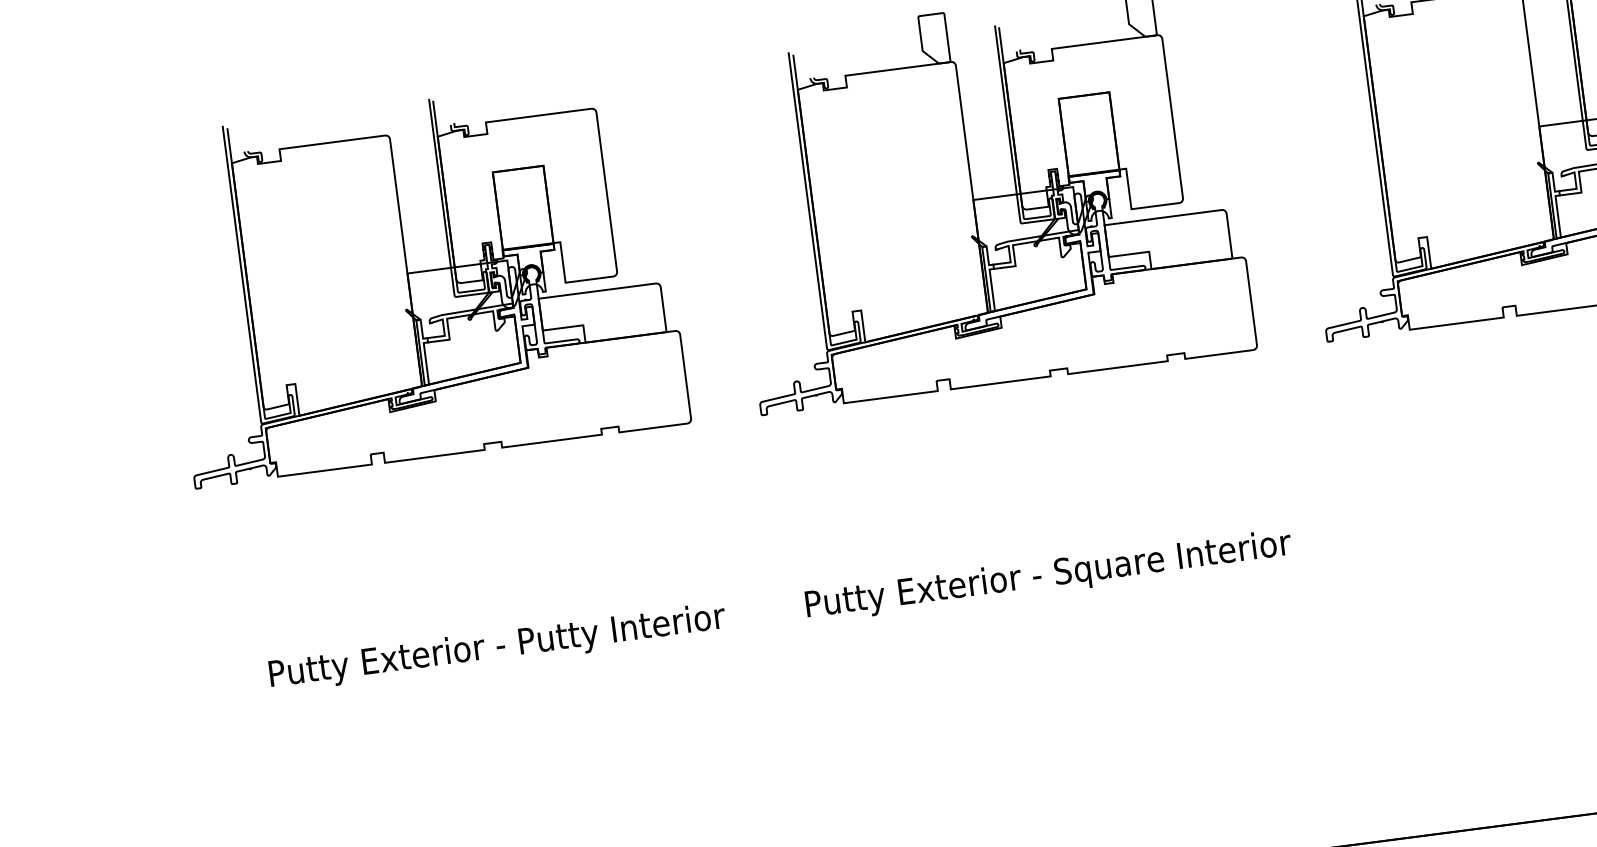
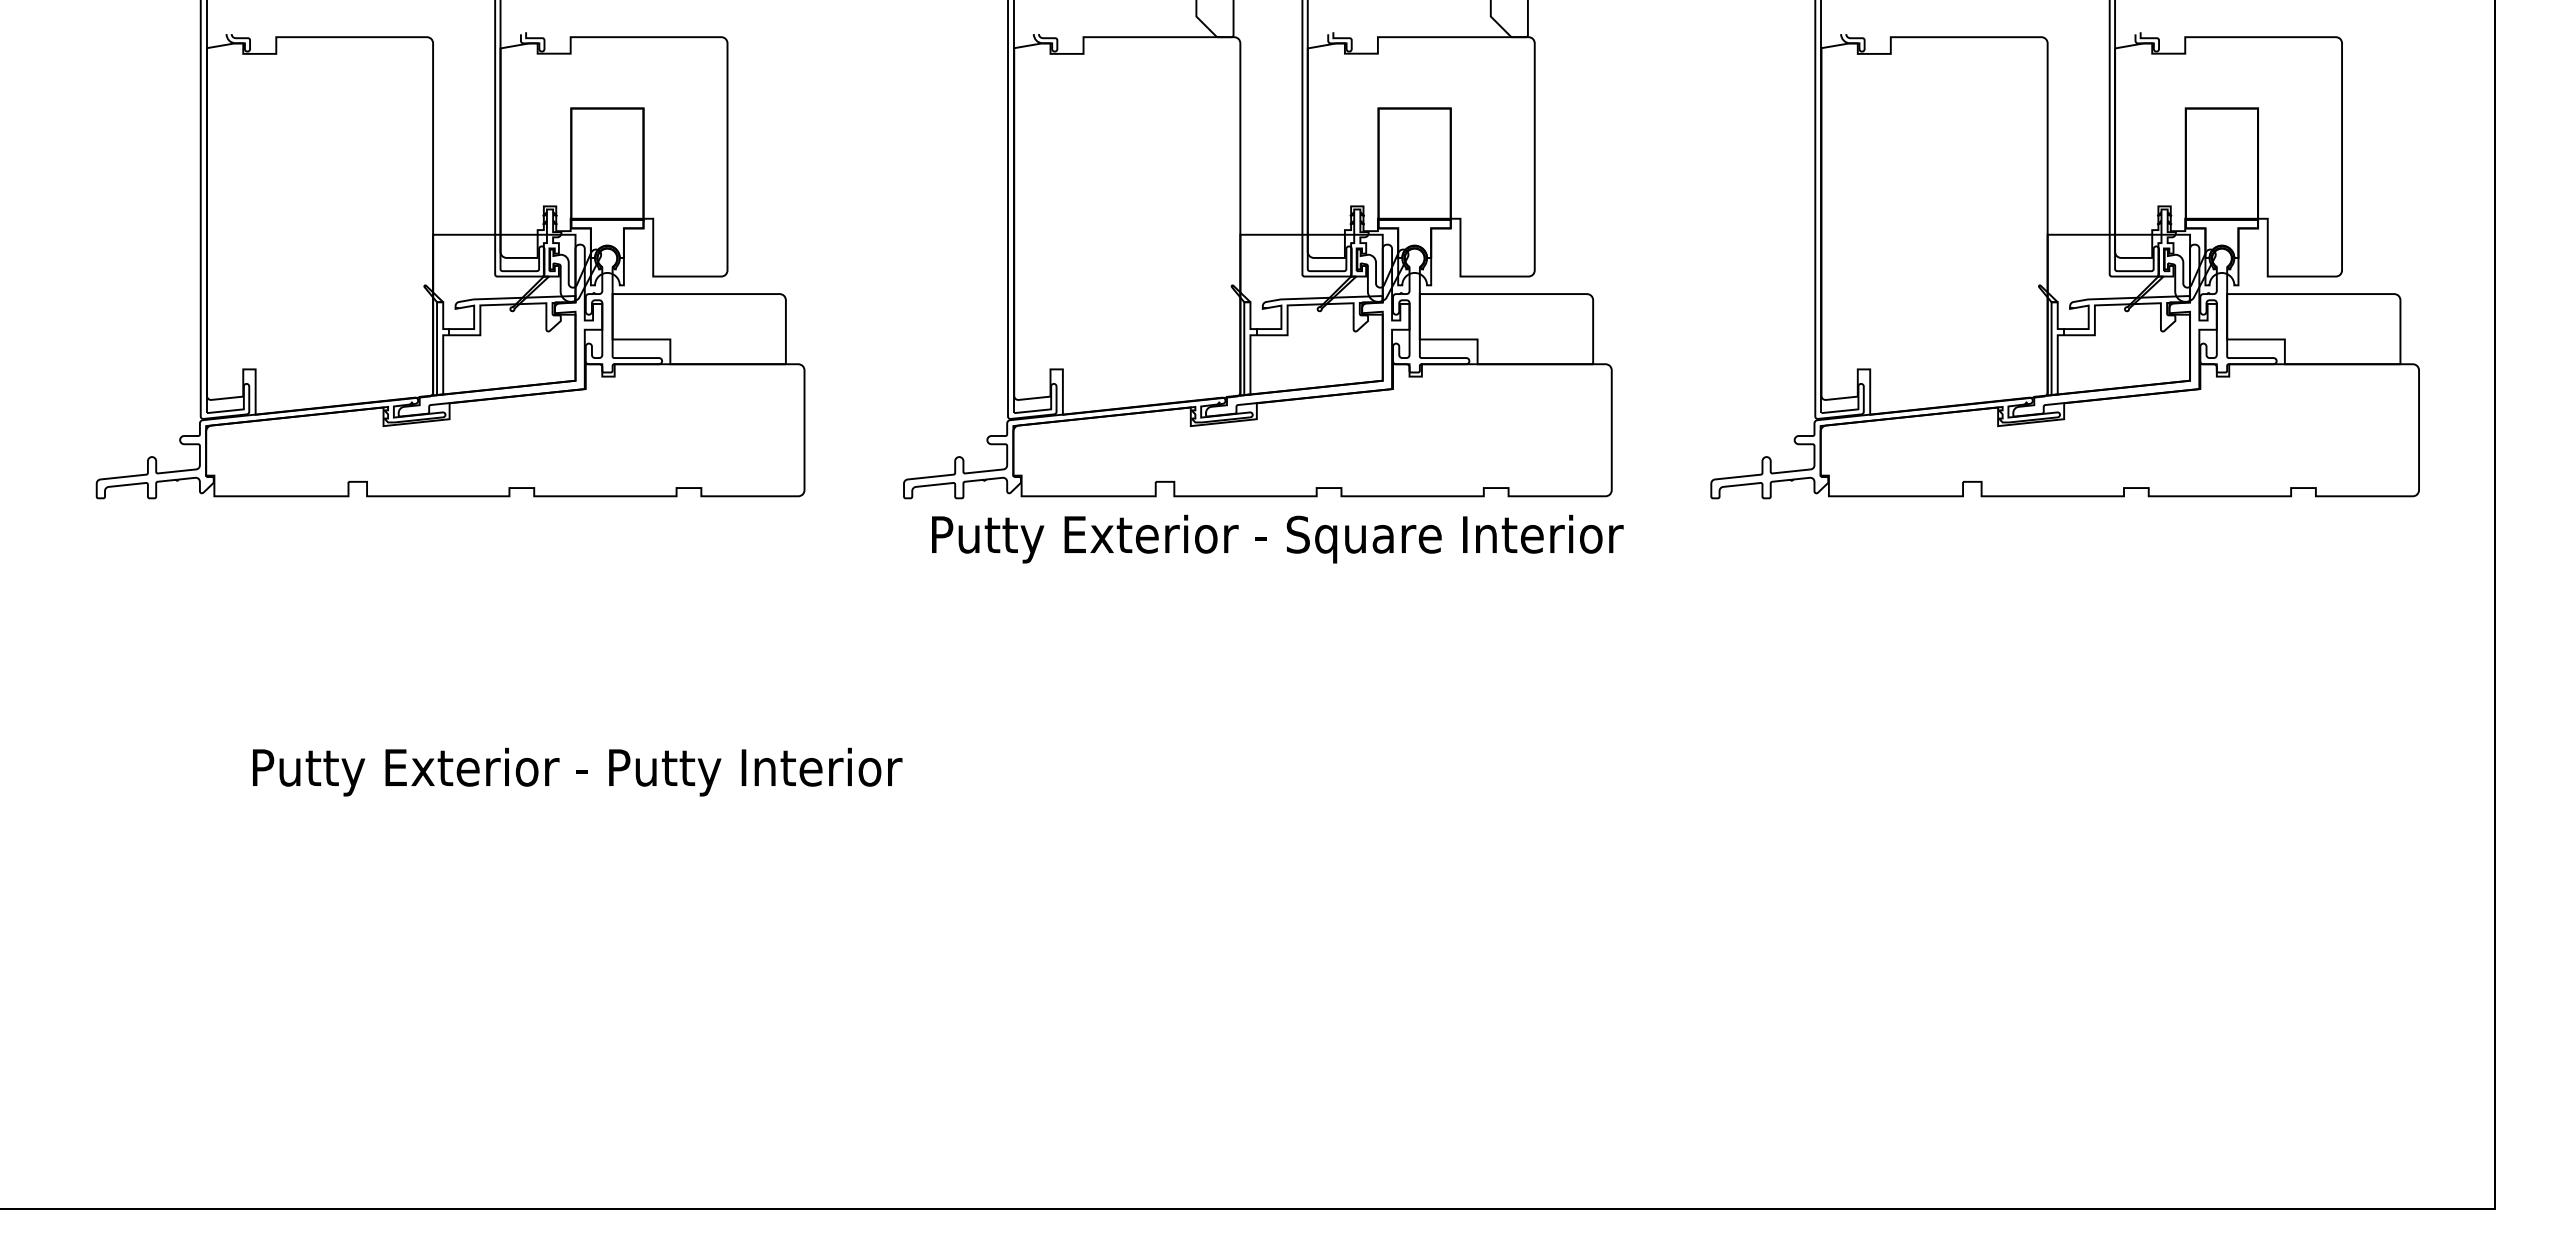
text: (1048, 575) -> (1277, 538), moved
text: (497, 647) -> (577, 771), moved

